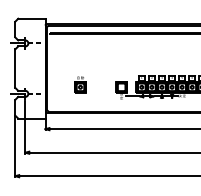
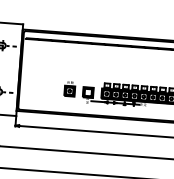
part: (80, 84) -> (69, 88), moved

